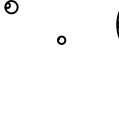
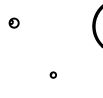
part: (60, 39) -> (52, 74), moved

